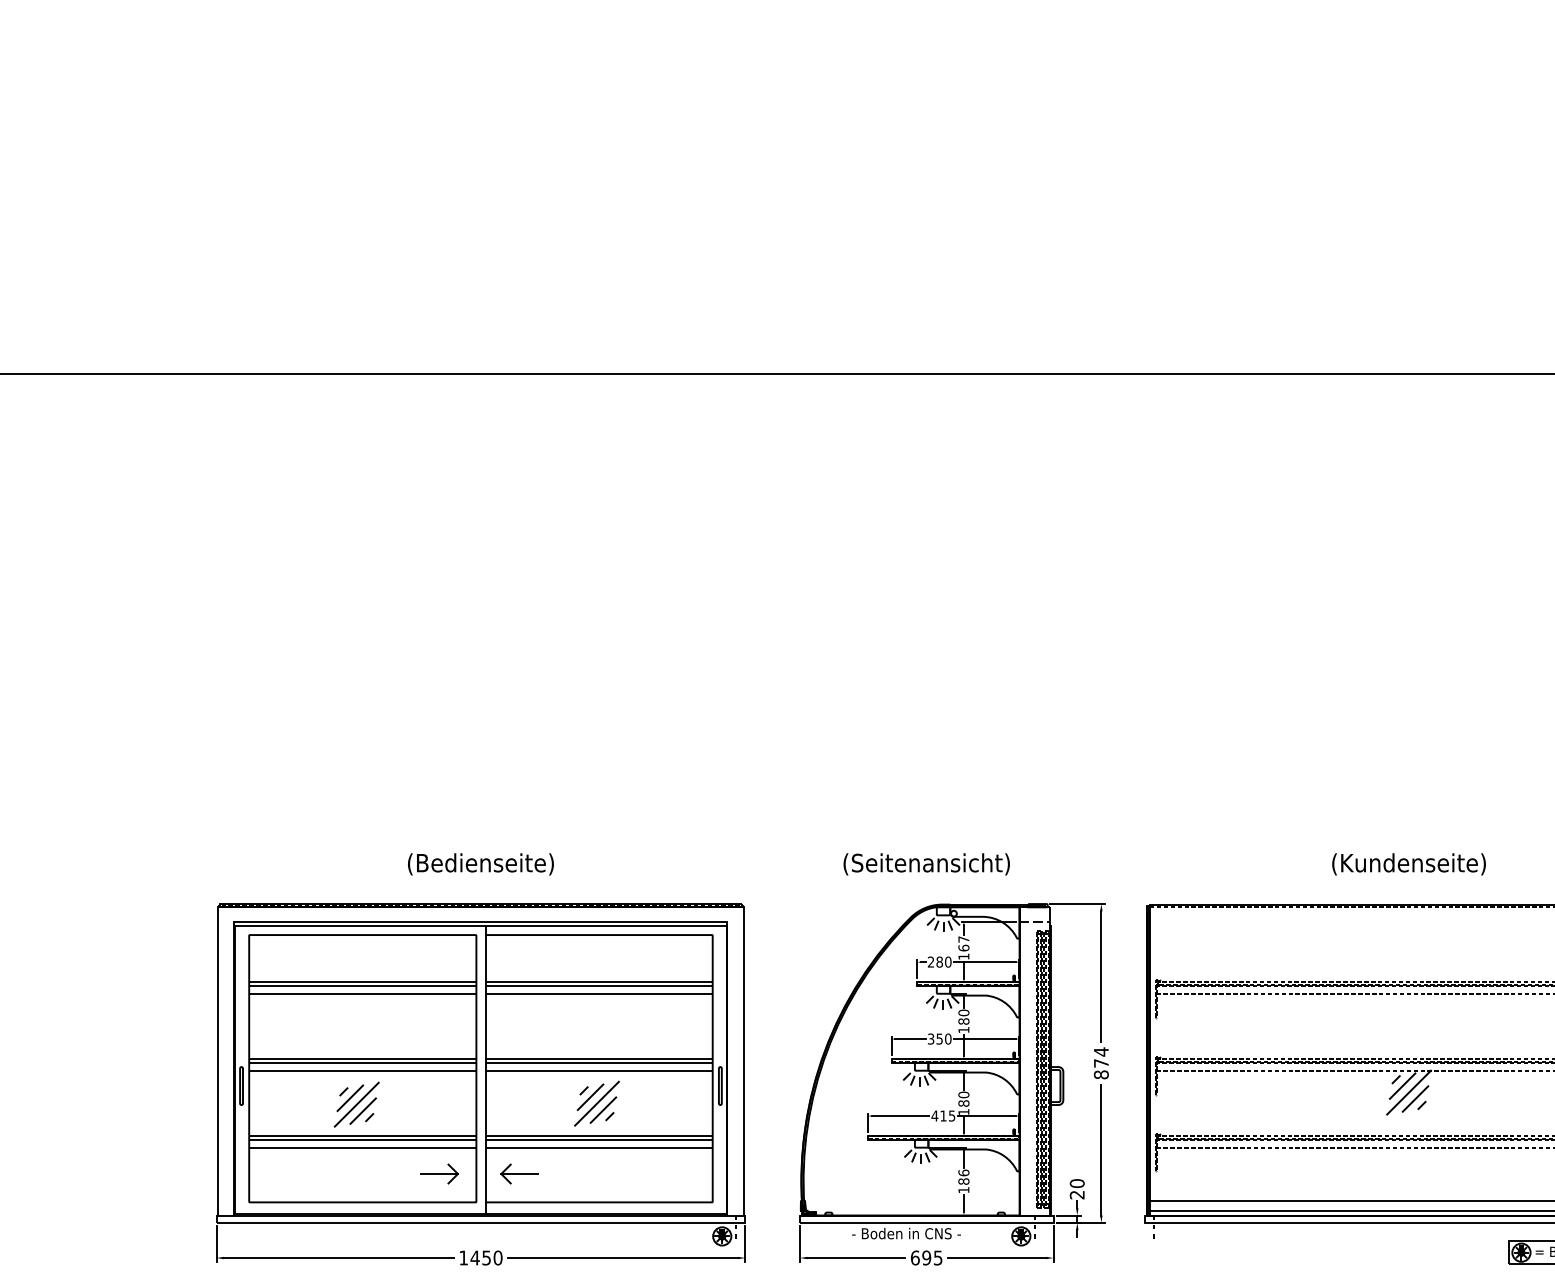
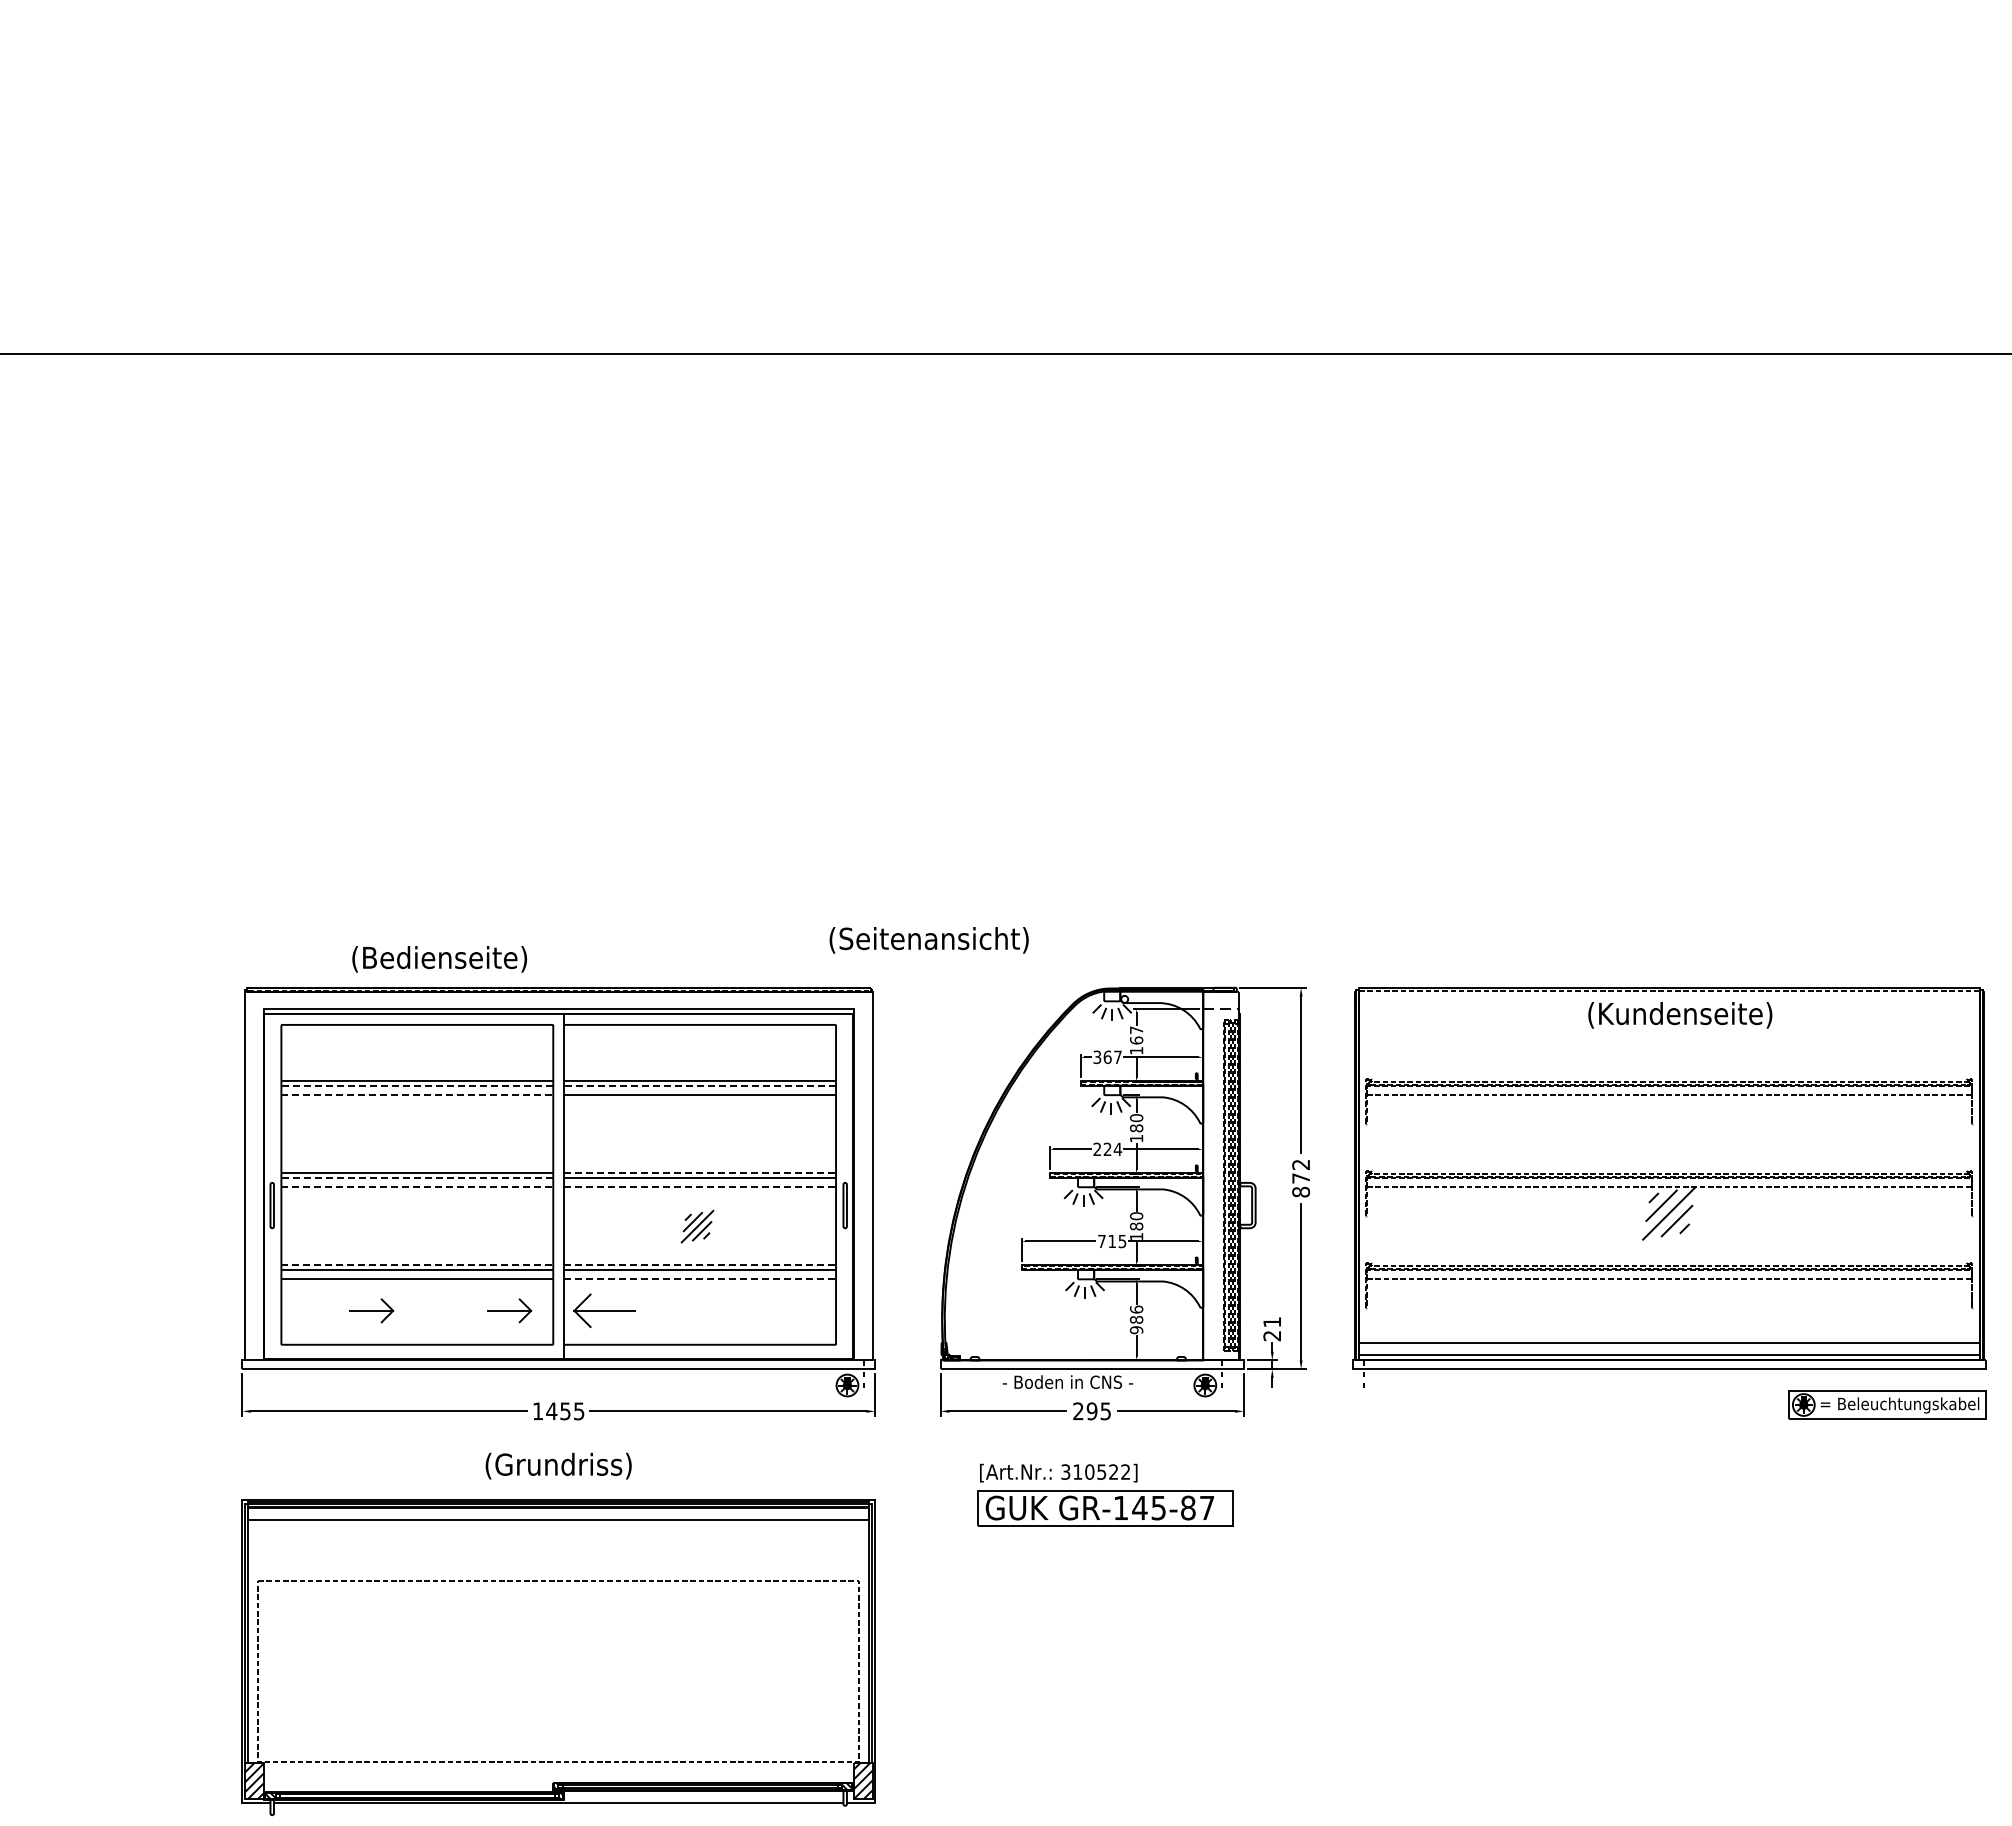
text: (480, 864) -> (439, 959), moved
text: (926, 864) -> (928, 940), moved
text: (1409, 864) -> (1680, 1015), moved
text: (939, 962) -> (1107, 1057), 280 -> 367
line: (362, 985) -> (417, 1085), solid -> dashed
line: (599, 985) -> (700, 1085), solid -> dashed
line: (362, 994) -> (417, 1095), solid -> dashed
text: (939, 1039) -> (1107, 1149), 350 -> 224
text: (1100, 1051) -> (1300, 1164), 874 -> 872
line: (599, 1059) -> (700, 1173), solid -> dashed
line: (362, 1062) -> (417, 1177), solid -> dashed
line: (362, 1070) -> (417, 1187), solid -> dashed
line: (599, 1070) -> (700, 1187), solid -> dashed
part: (596, 1103) -> (697, 1226), size x0.6
part: (356, 1104) -> (409, 1227), removed
text: (934, 1116) -> (1101, 1241), 415 -> 715
line: (362, 1136) -> (417, 1265), solid -> dashed
line: (599, 1136) -> (700, 1265), solid -> dashed
line: (599, 1147) -> (700, 1279), solid -> dashed
part: (324, 1173) -> (371, 1310), added
part: (519, 1173) -> (604, 1310), size x1.4
text: (1077, 1182) -> (1272, 1321), 20 -> 21
text: (963, 1190) -> (1136, 1330), 186 -> 986
text: (497, 1258) -> (578, 1411), 1450 -> 1455
text: (915, 1258) -> (1078, 1411), 695 -> 295

